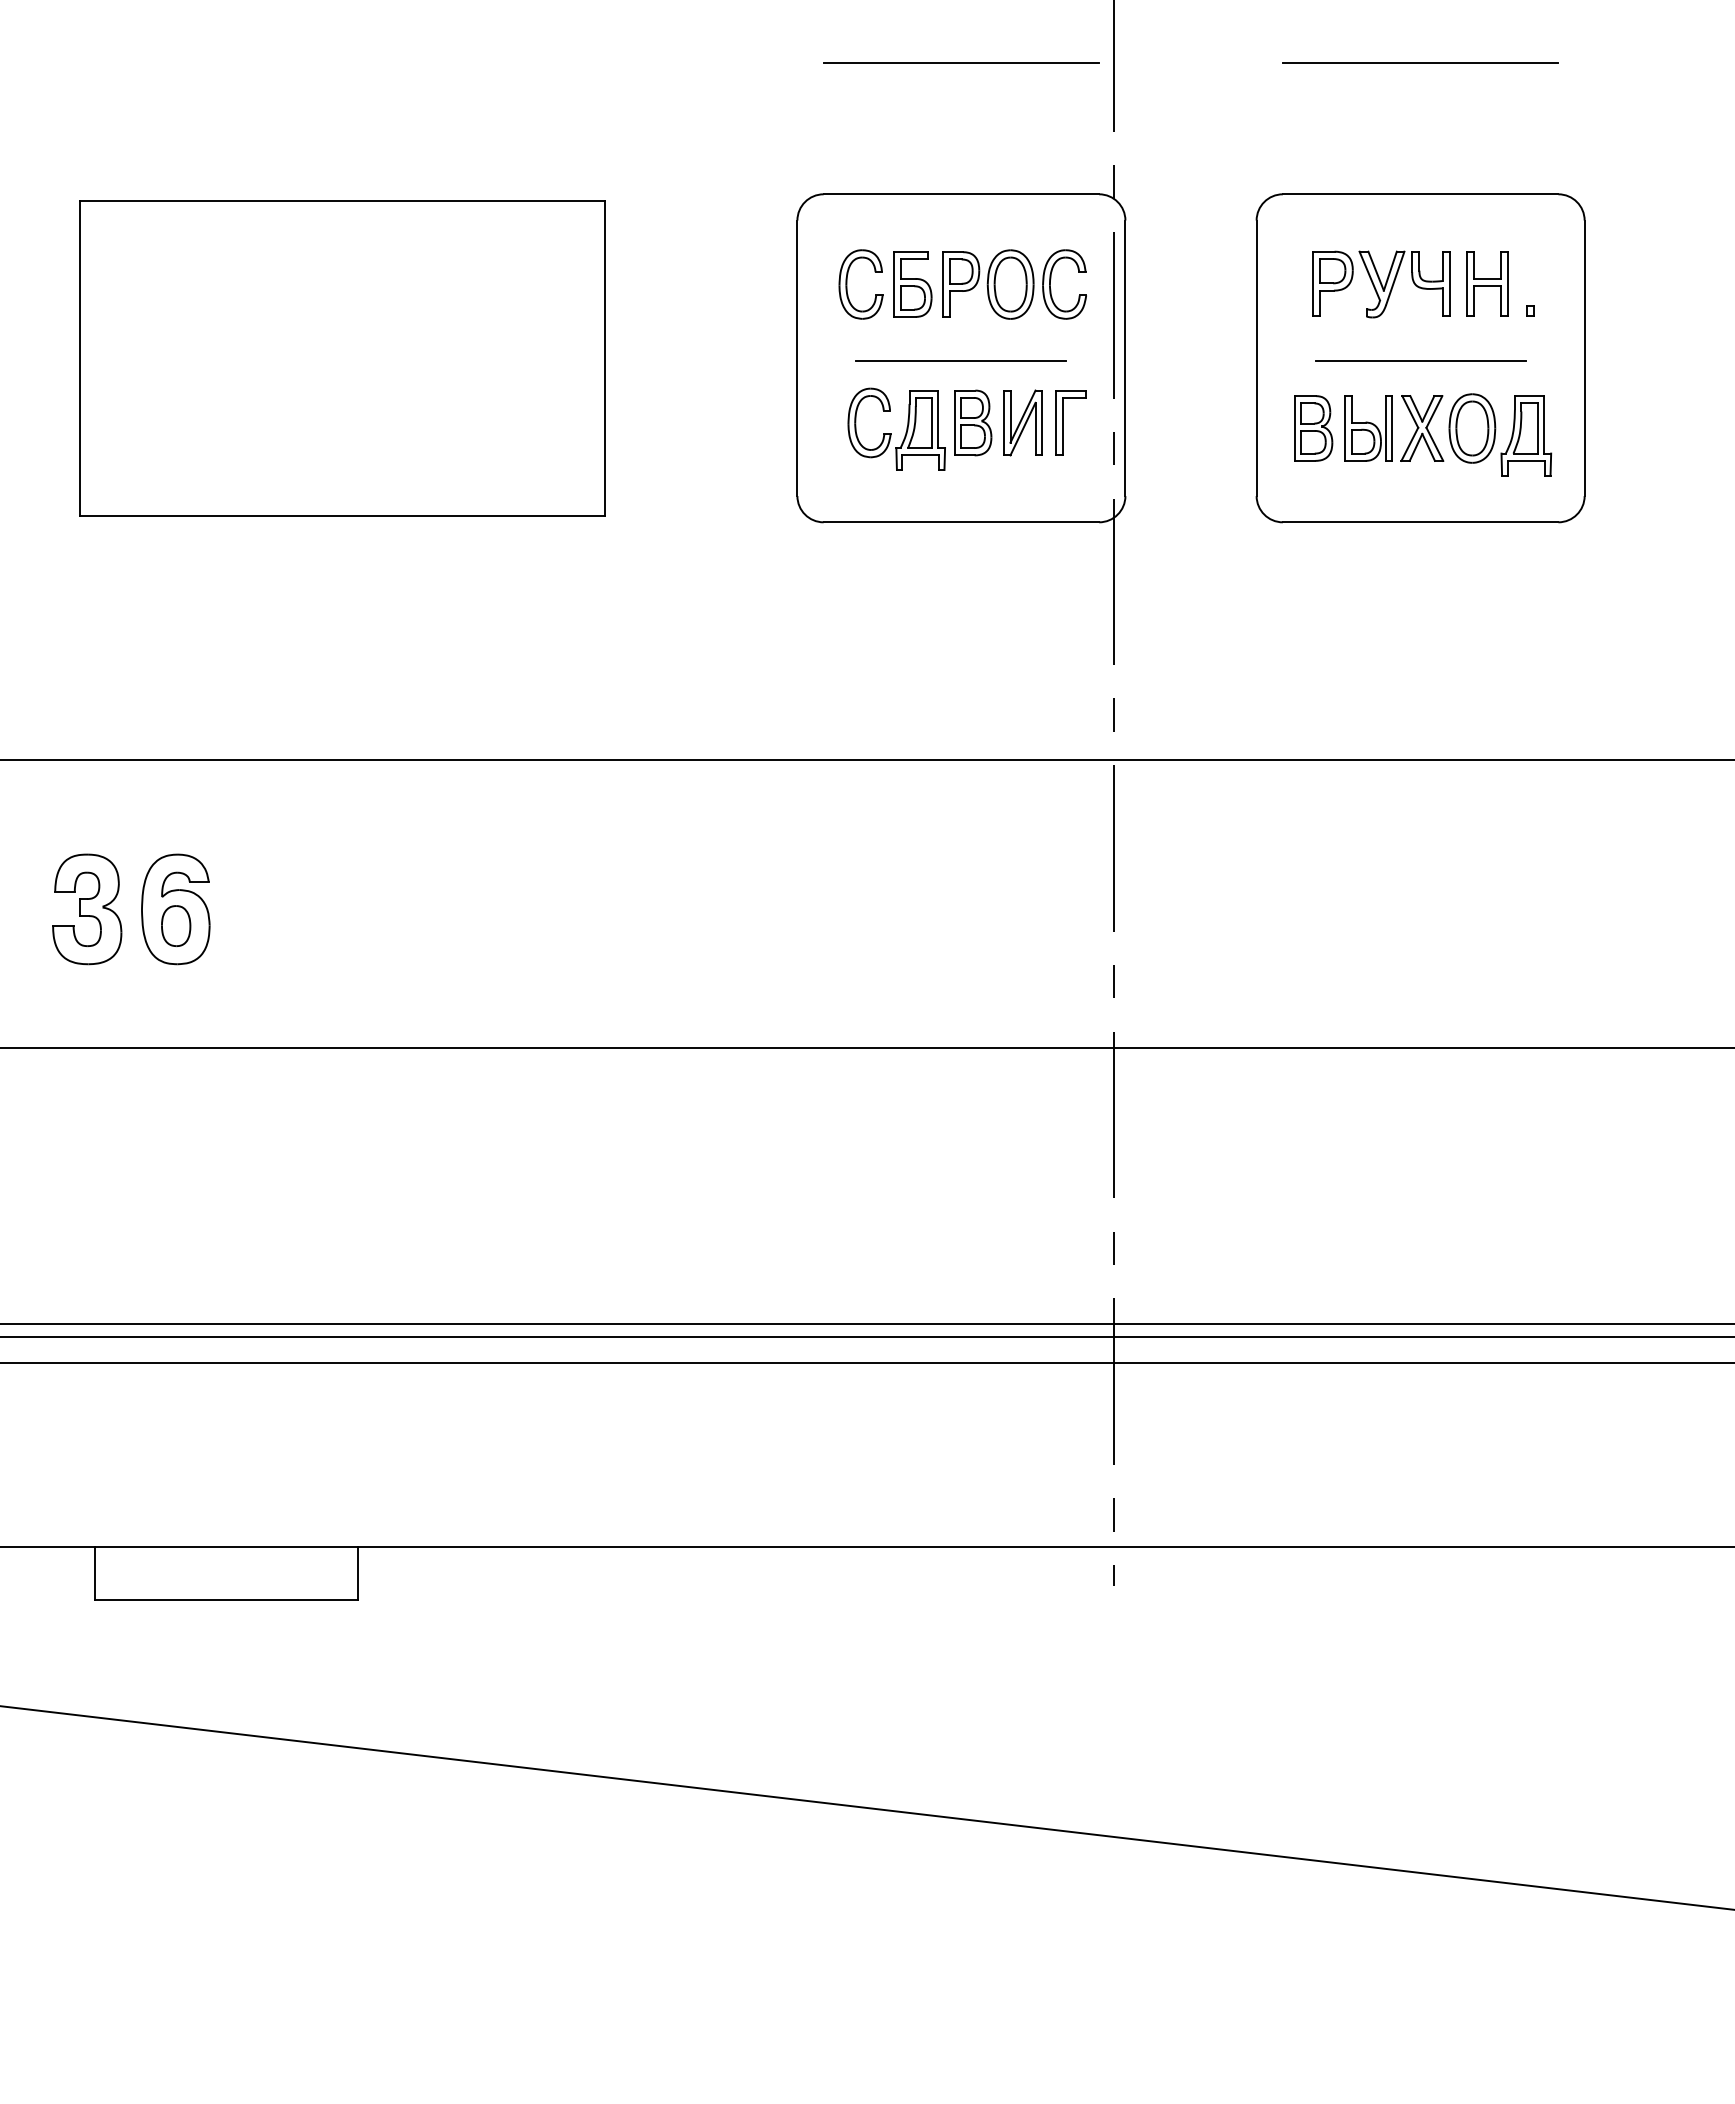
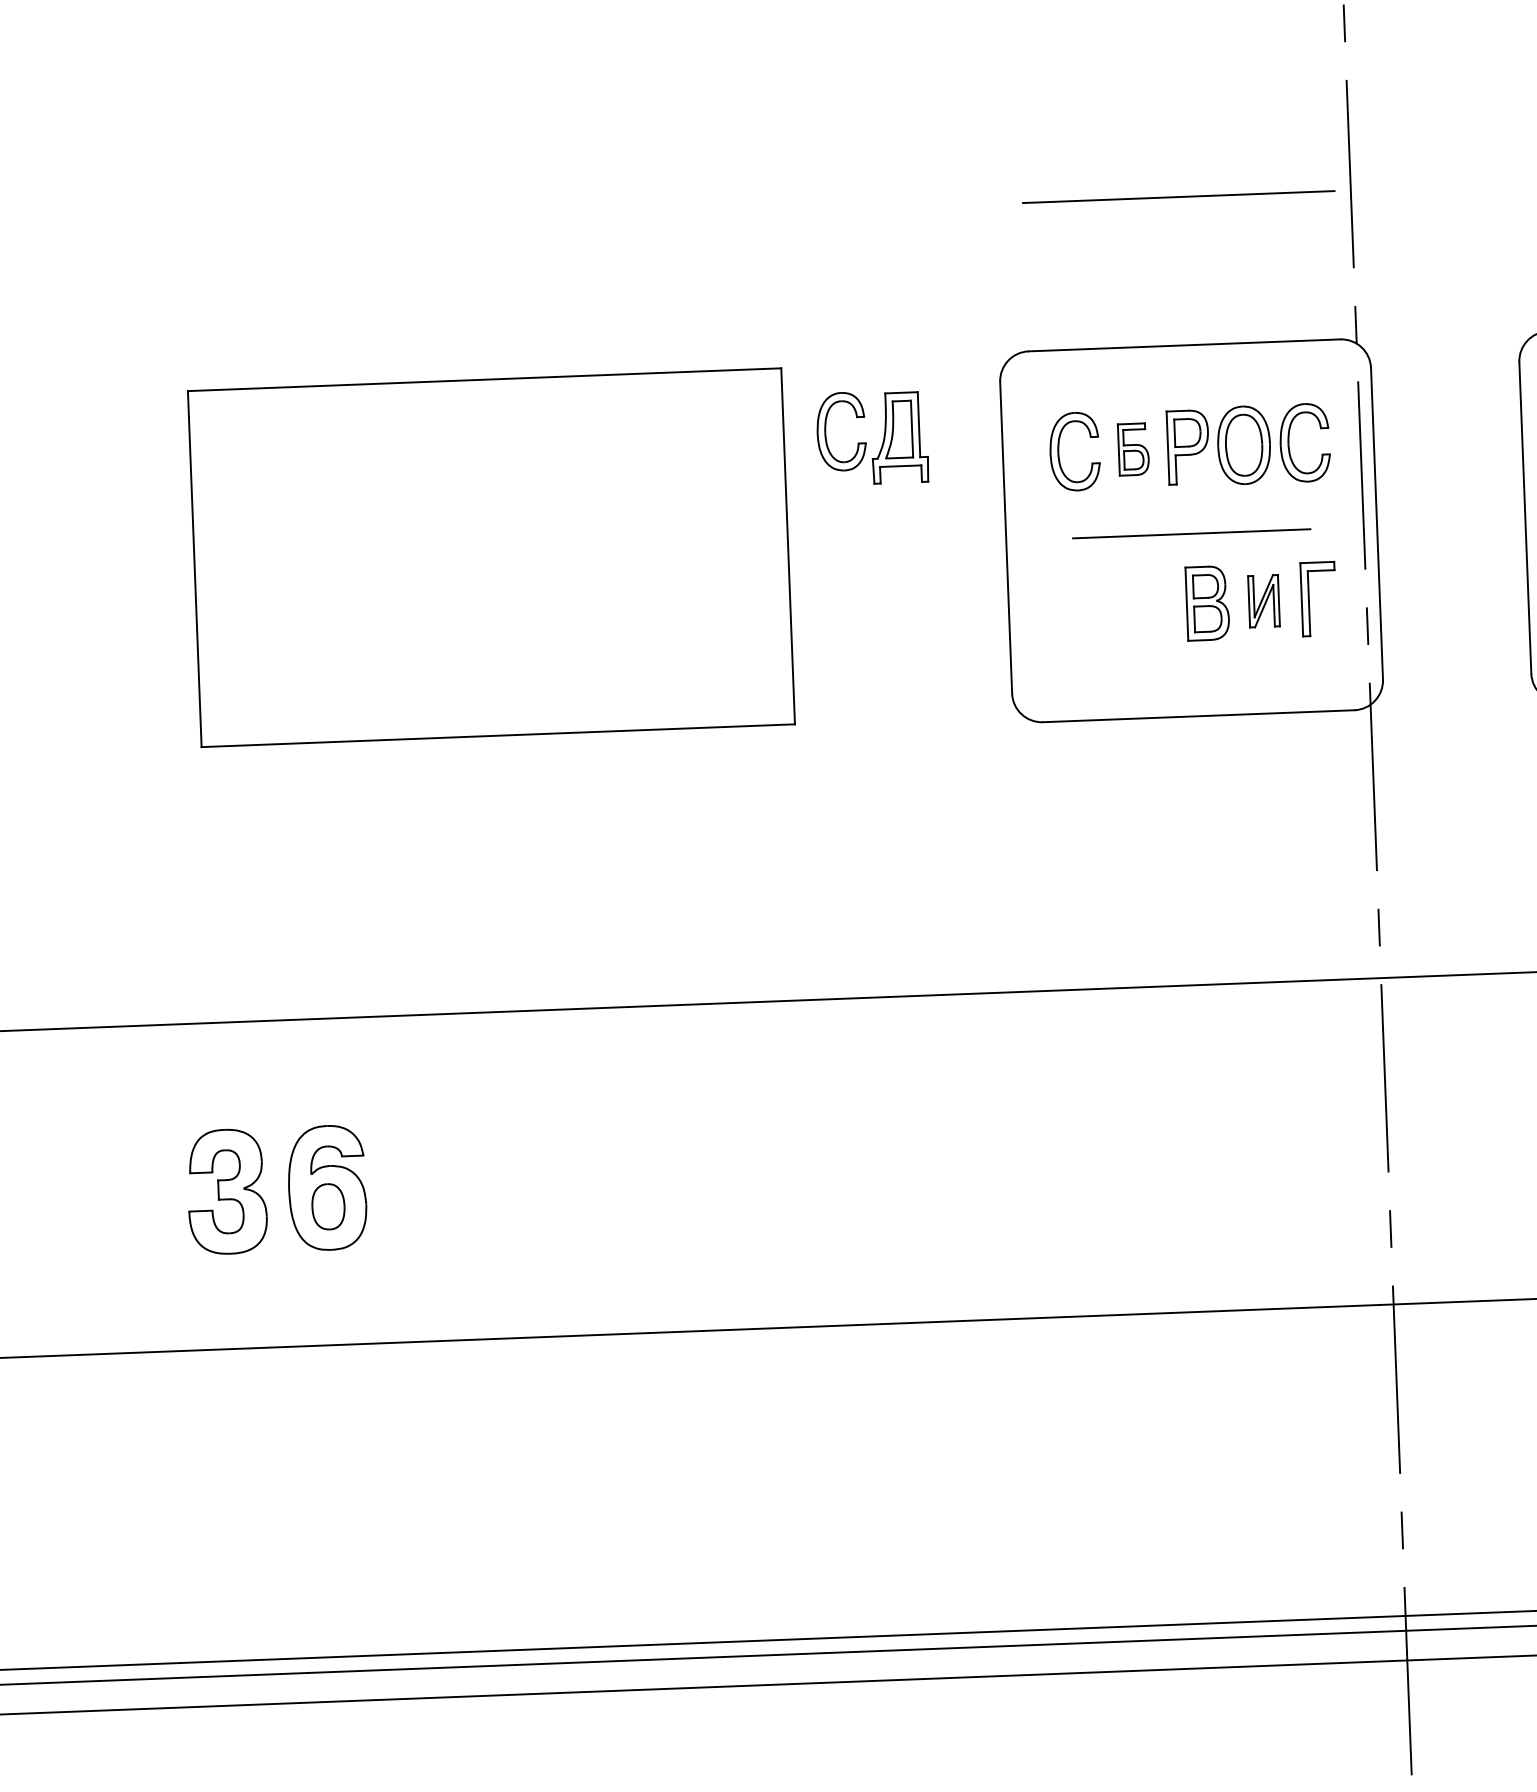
part: (912, 284) -> (1133, 449), size x0.7
part: (1022, 422) -> (1263, 600), size x0.7
part: (891, 433) -> (866, 442), moved

